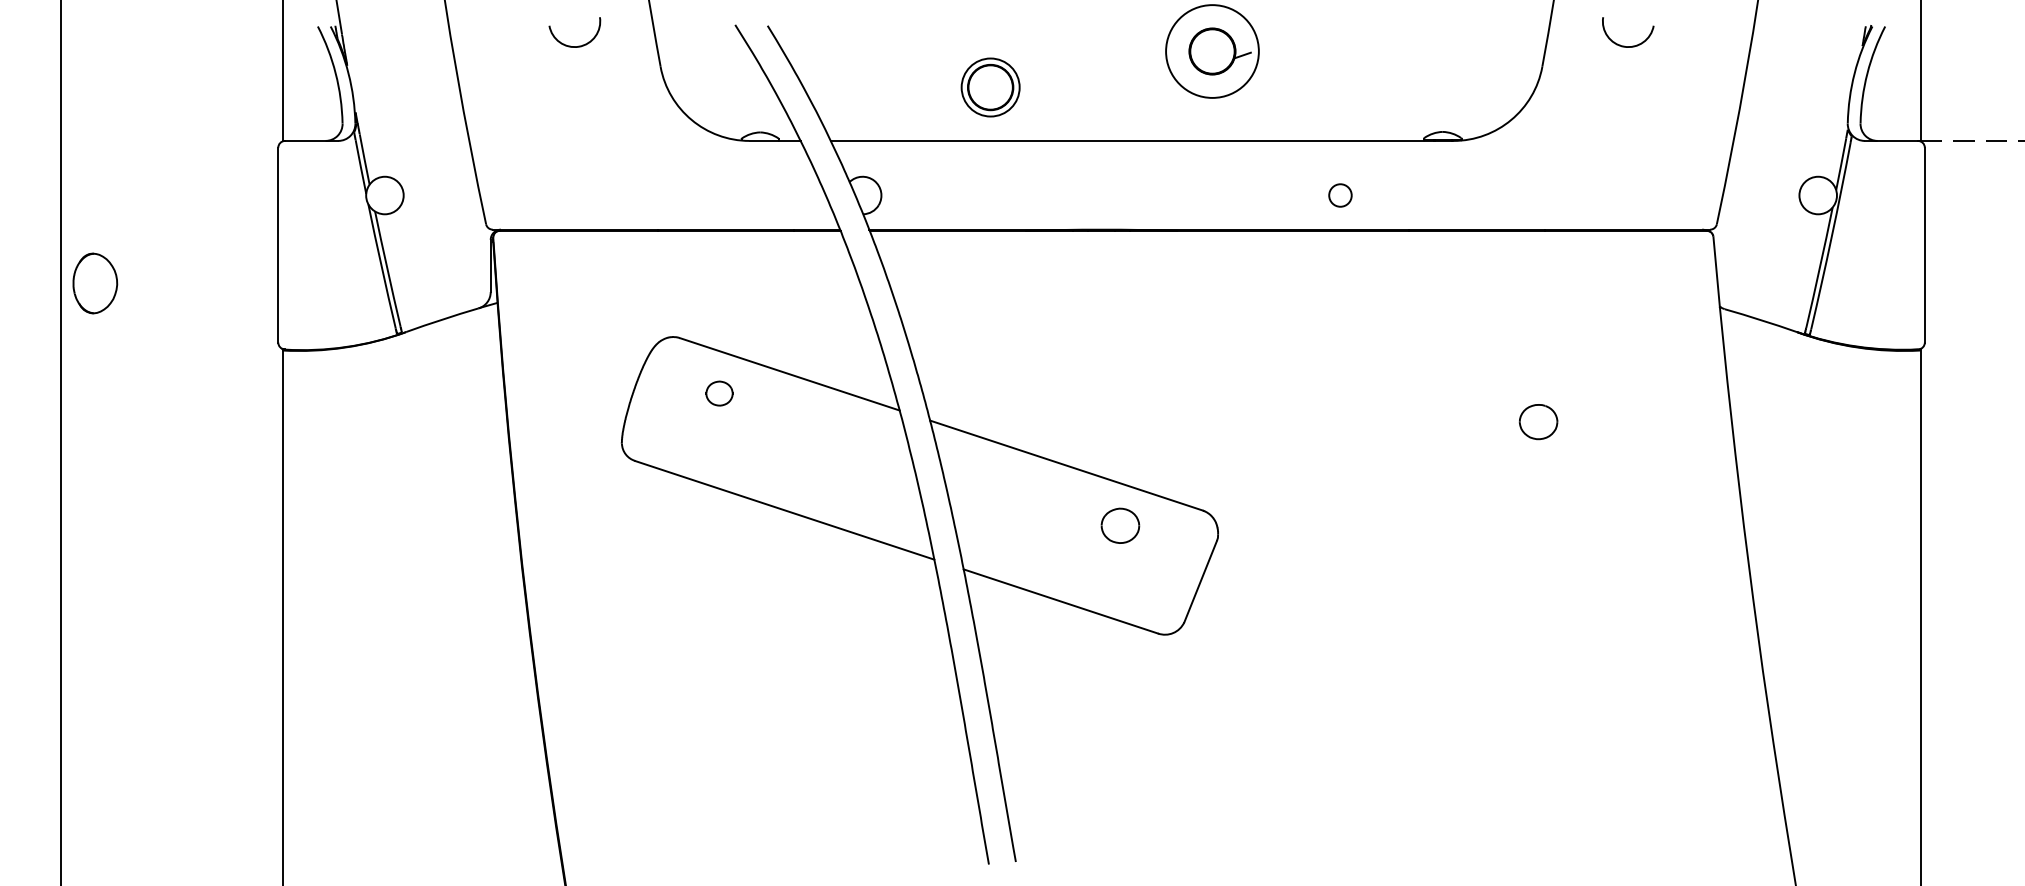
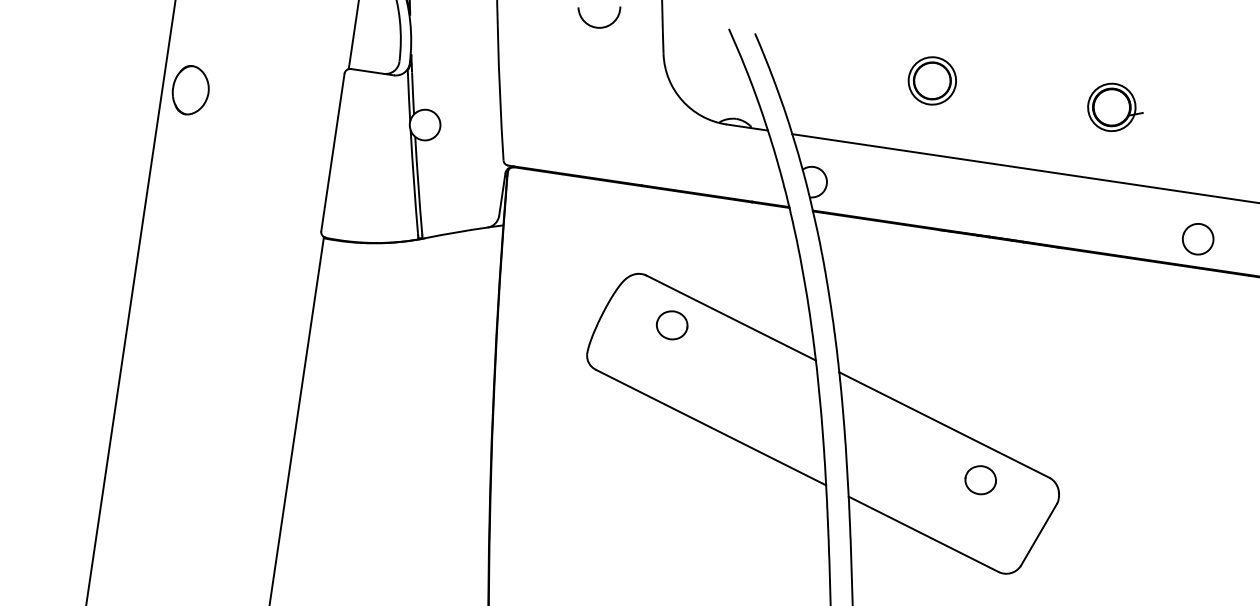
circle: (1212, 51) -> (1111, 107), size x0.62
part: (990, 87) -> (932, 80), moved
circle: (1340, 195) -> (1198, 239), size x1.67
part: (95, 283) -> (190, 90), moved
part: (719, 393) -> (672, 325), size x1.43

